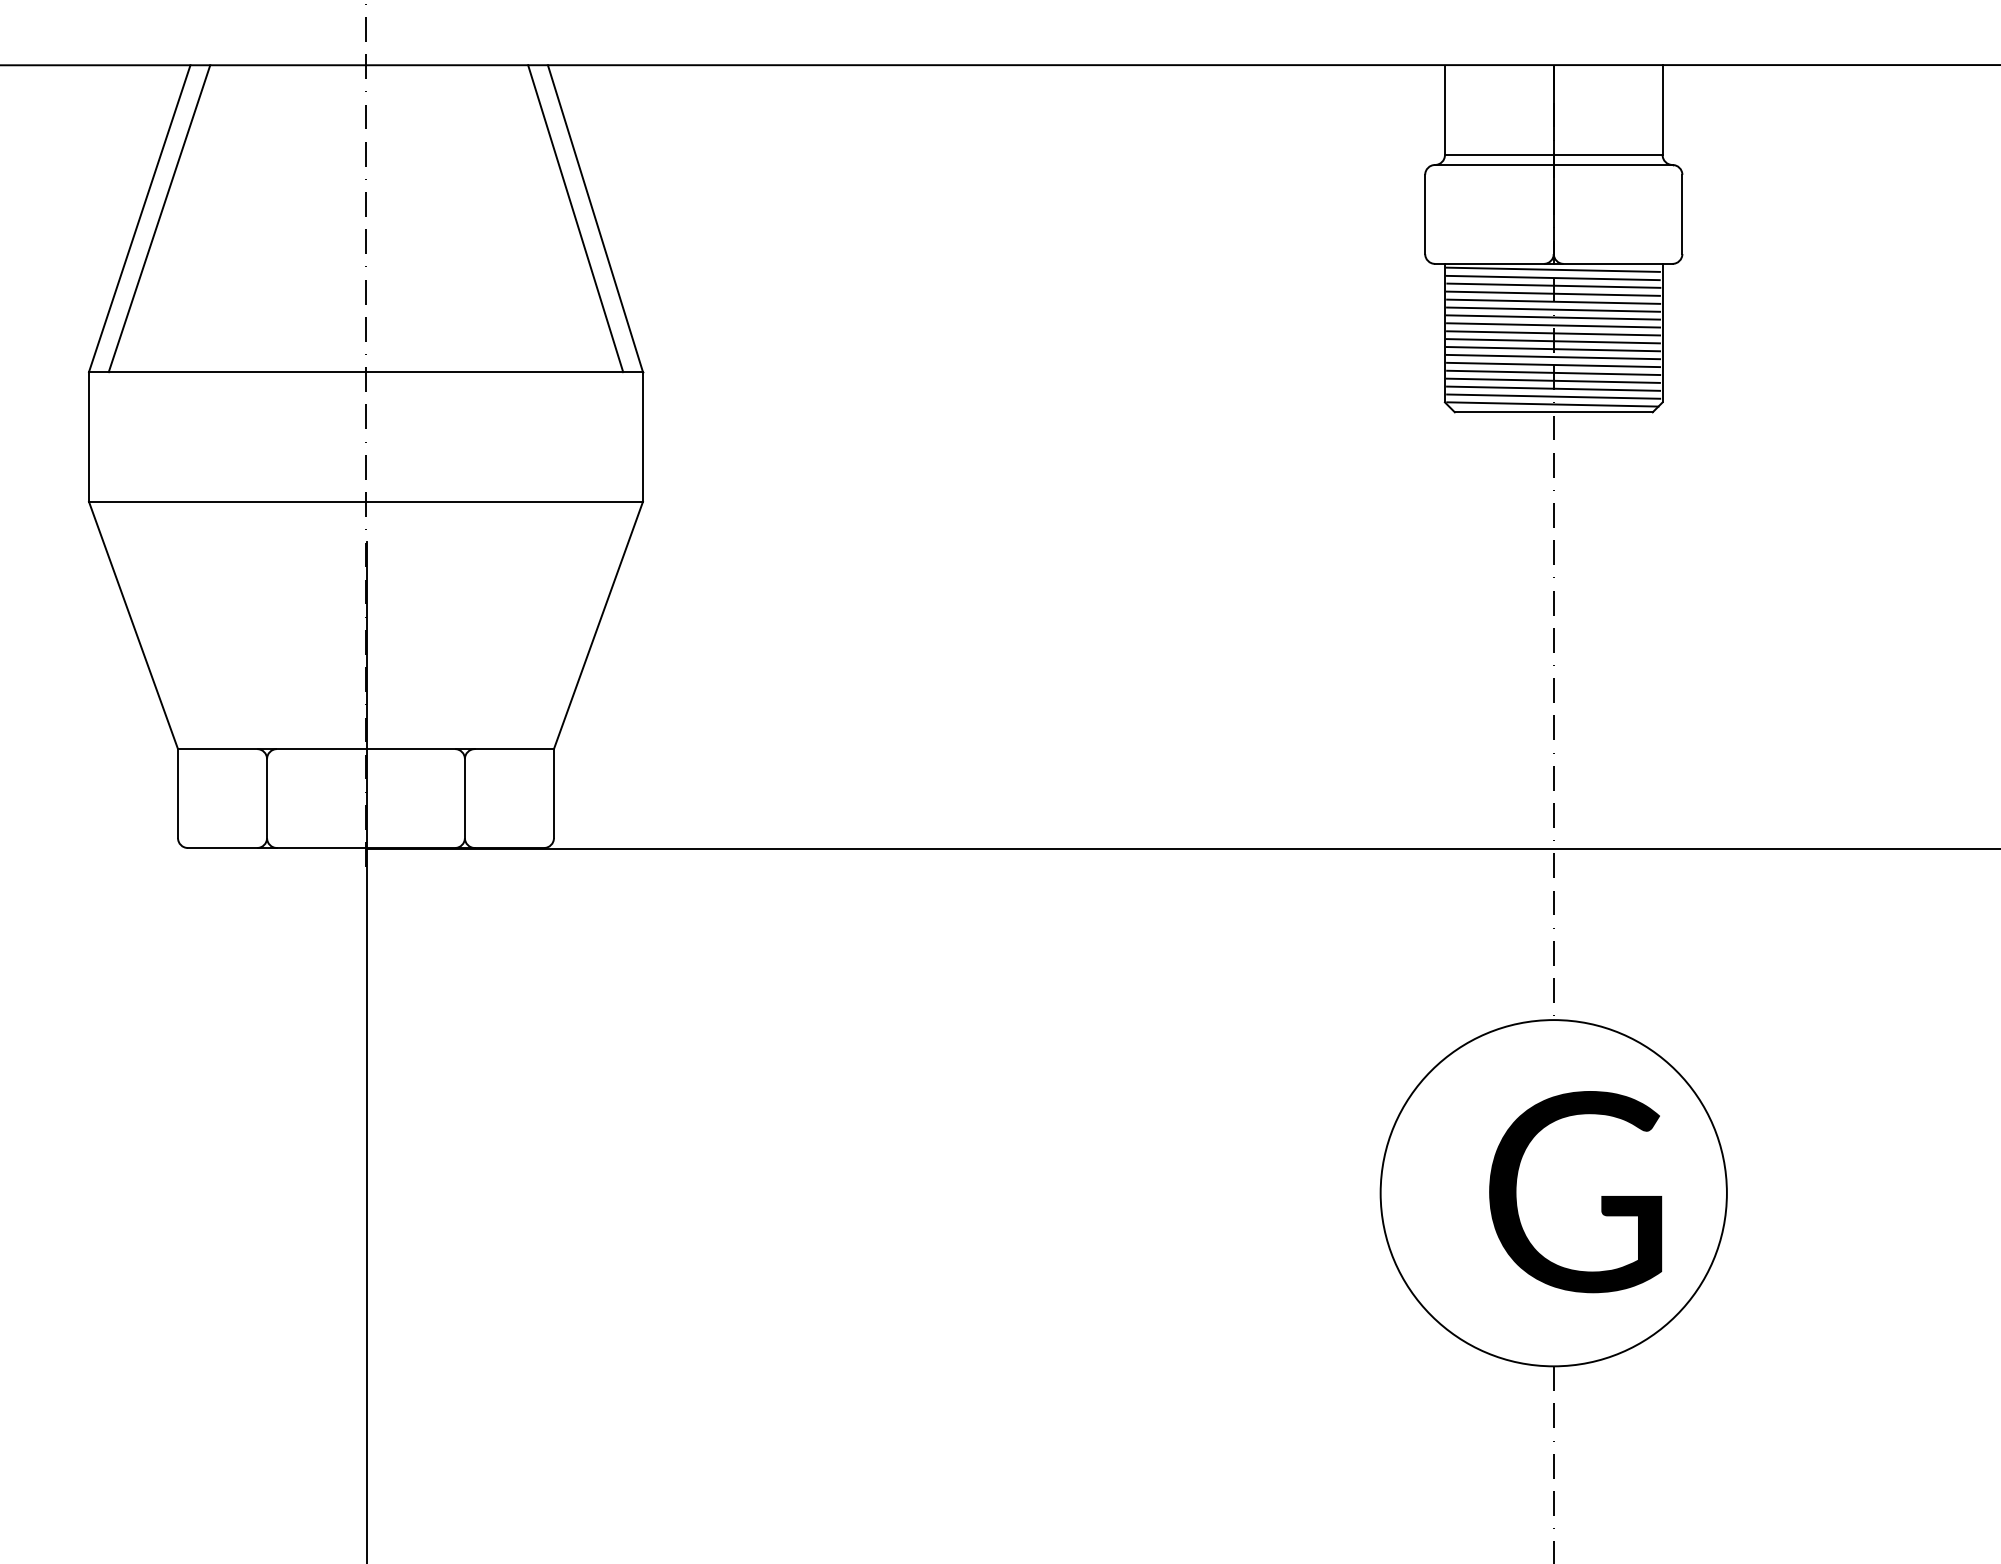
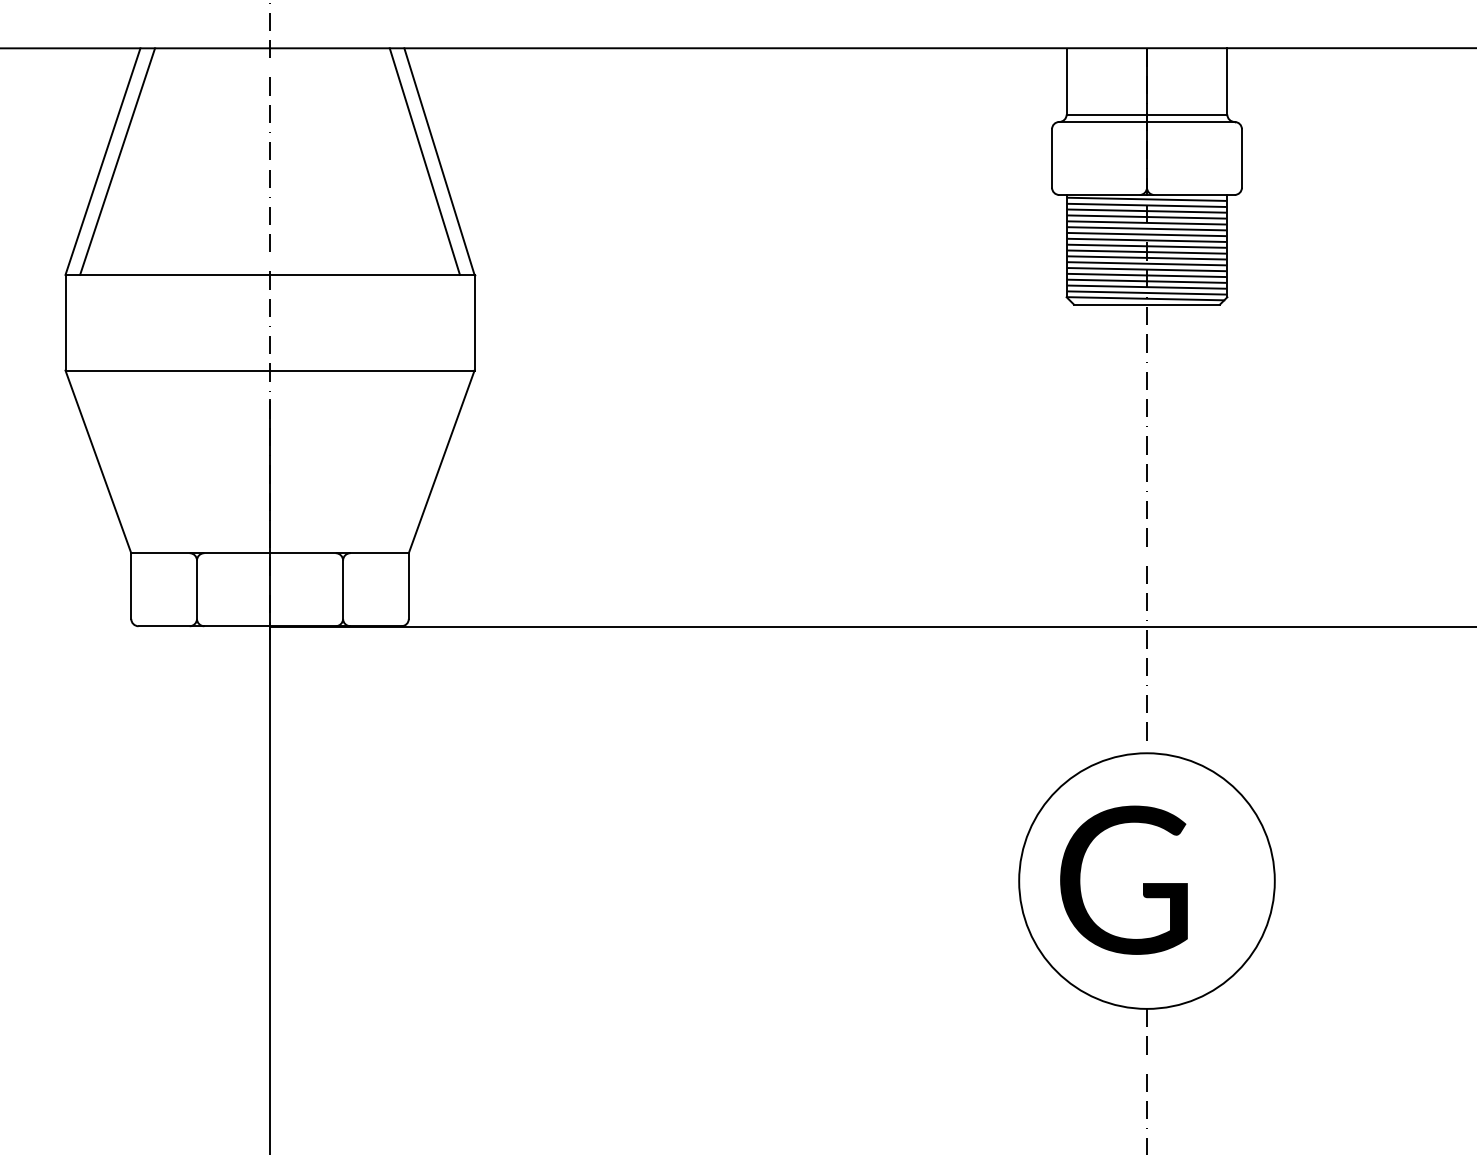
text: (1575, 1192) -> (1123, 880), moved

